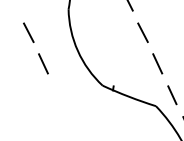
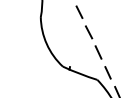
part: (35, 48) -> (19, 42), removed

